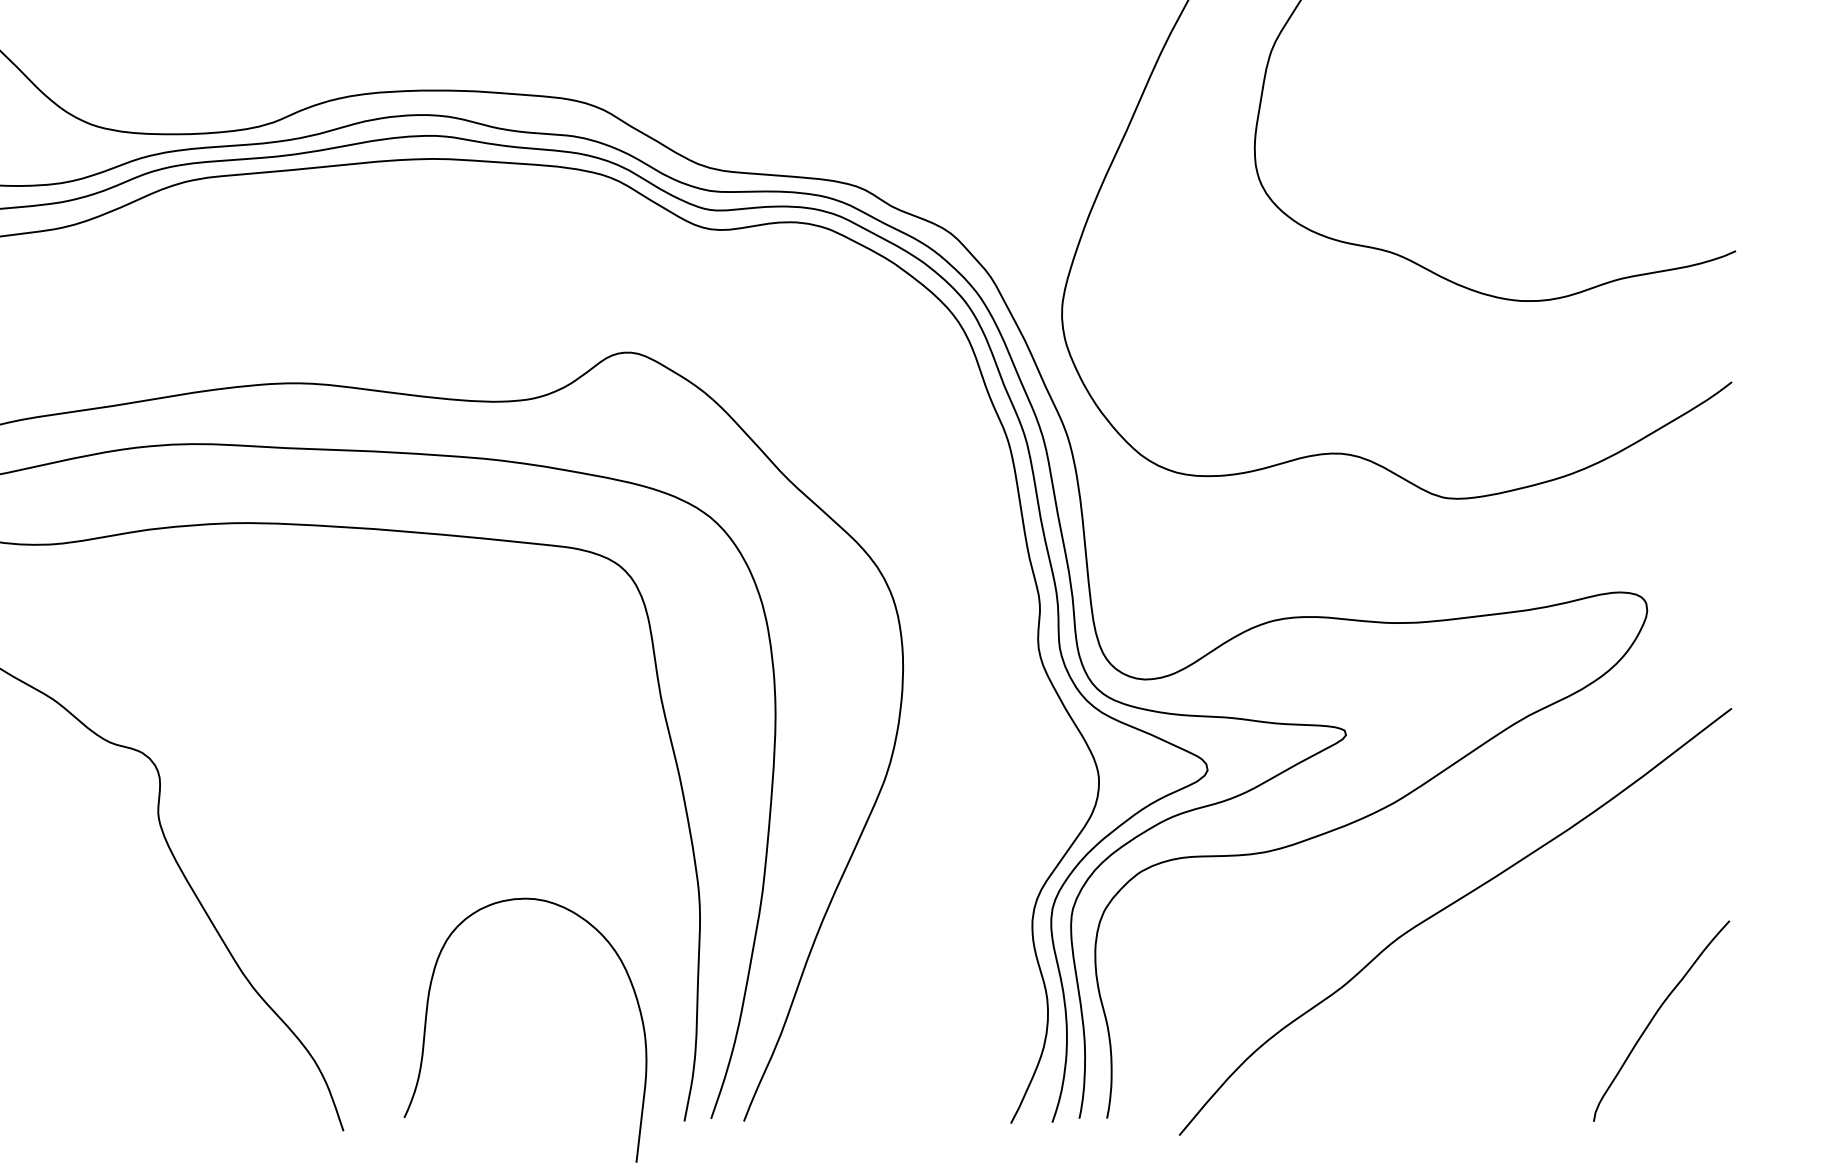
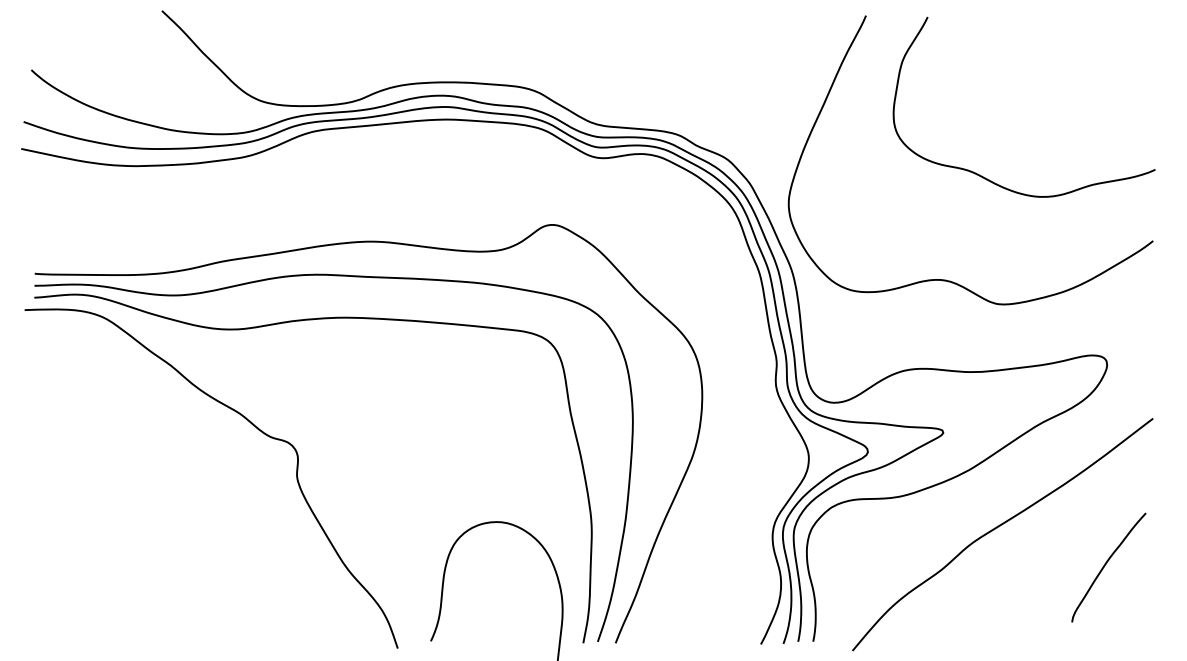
curve: (1655, 1018) -> (1105, 566), moved

